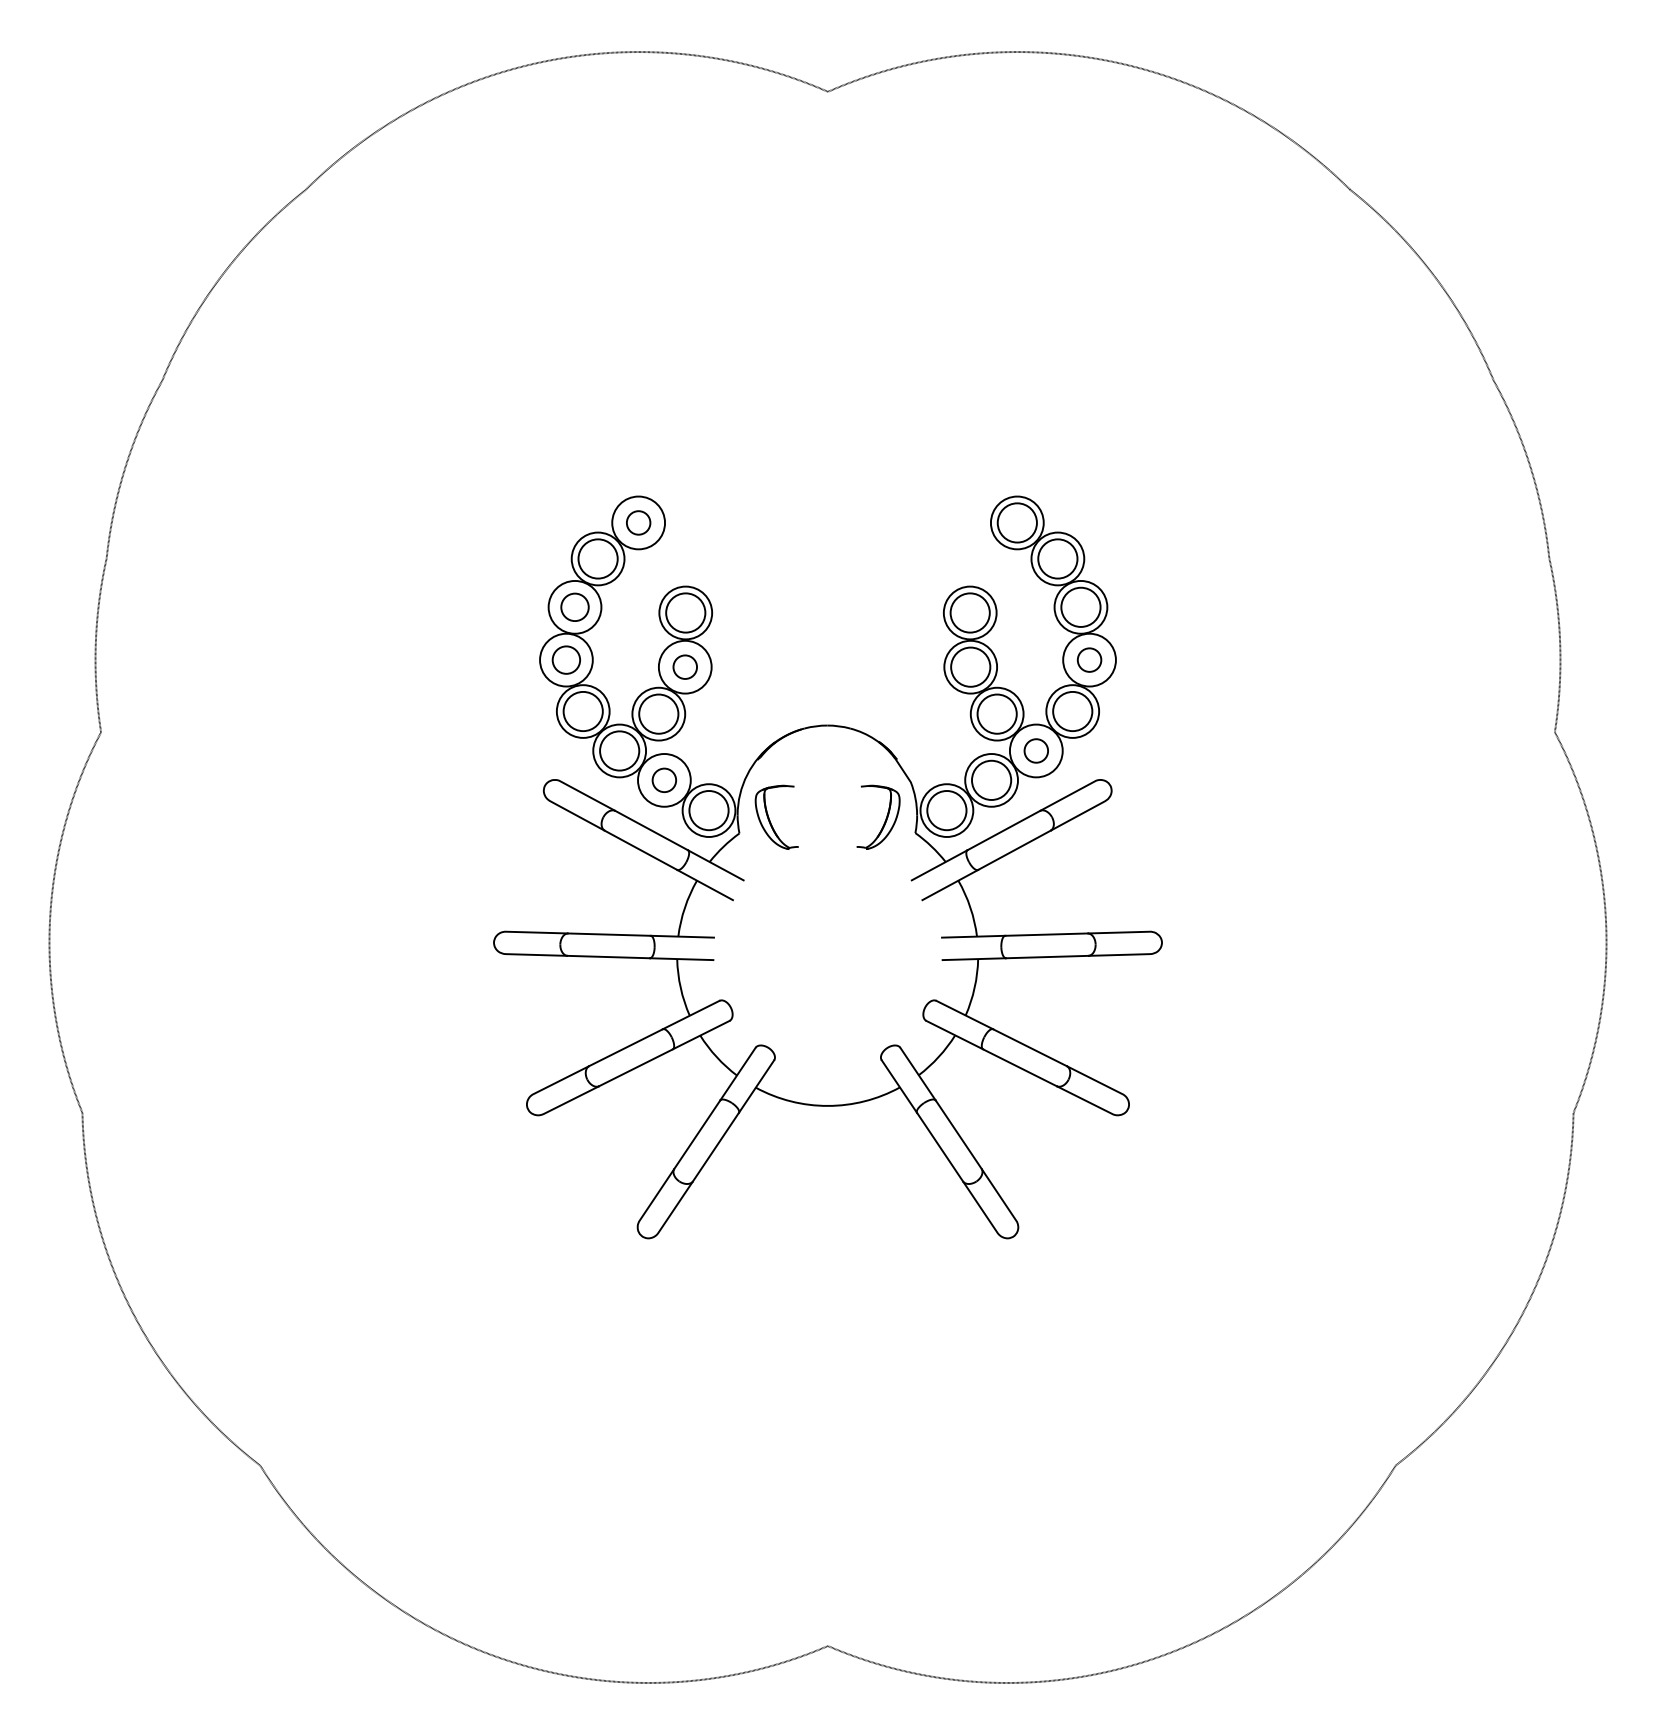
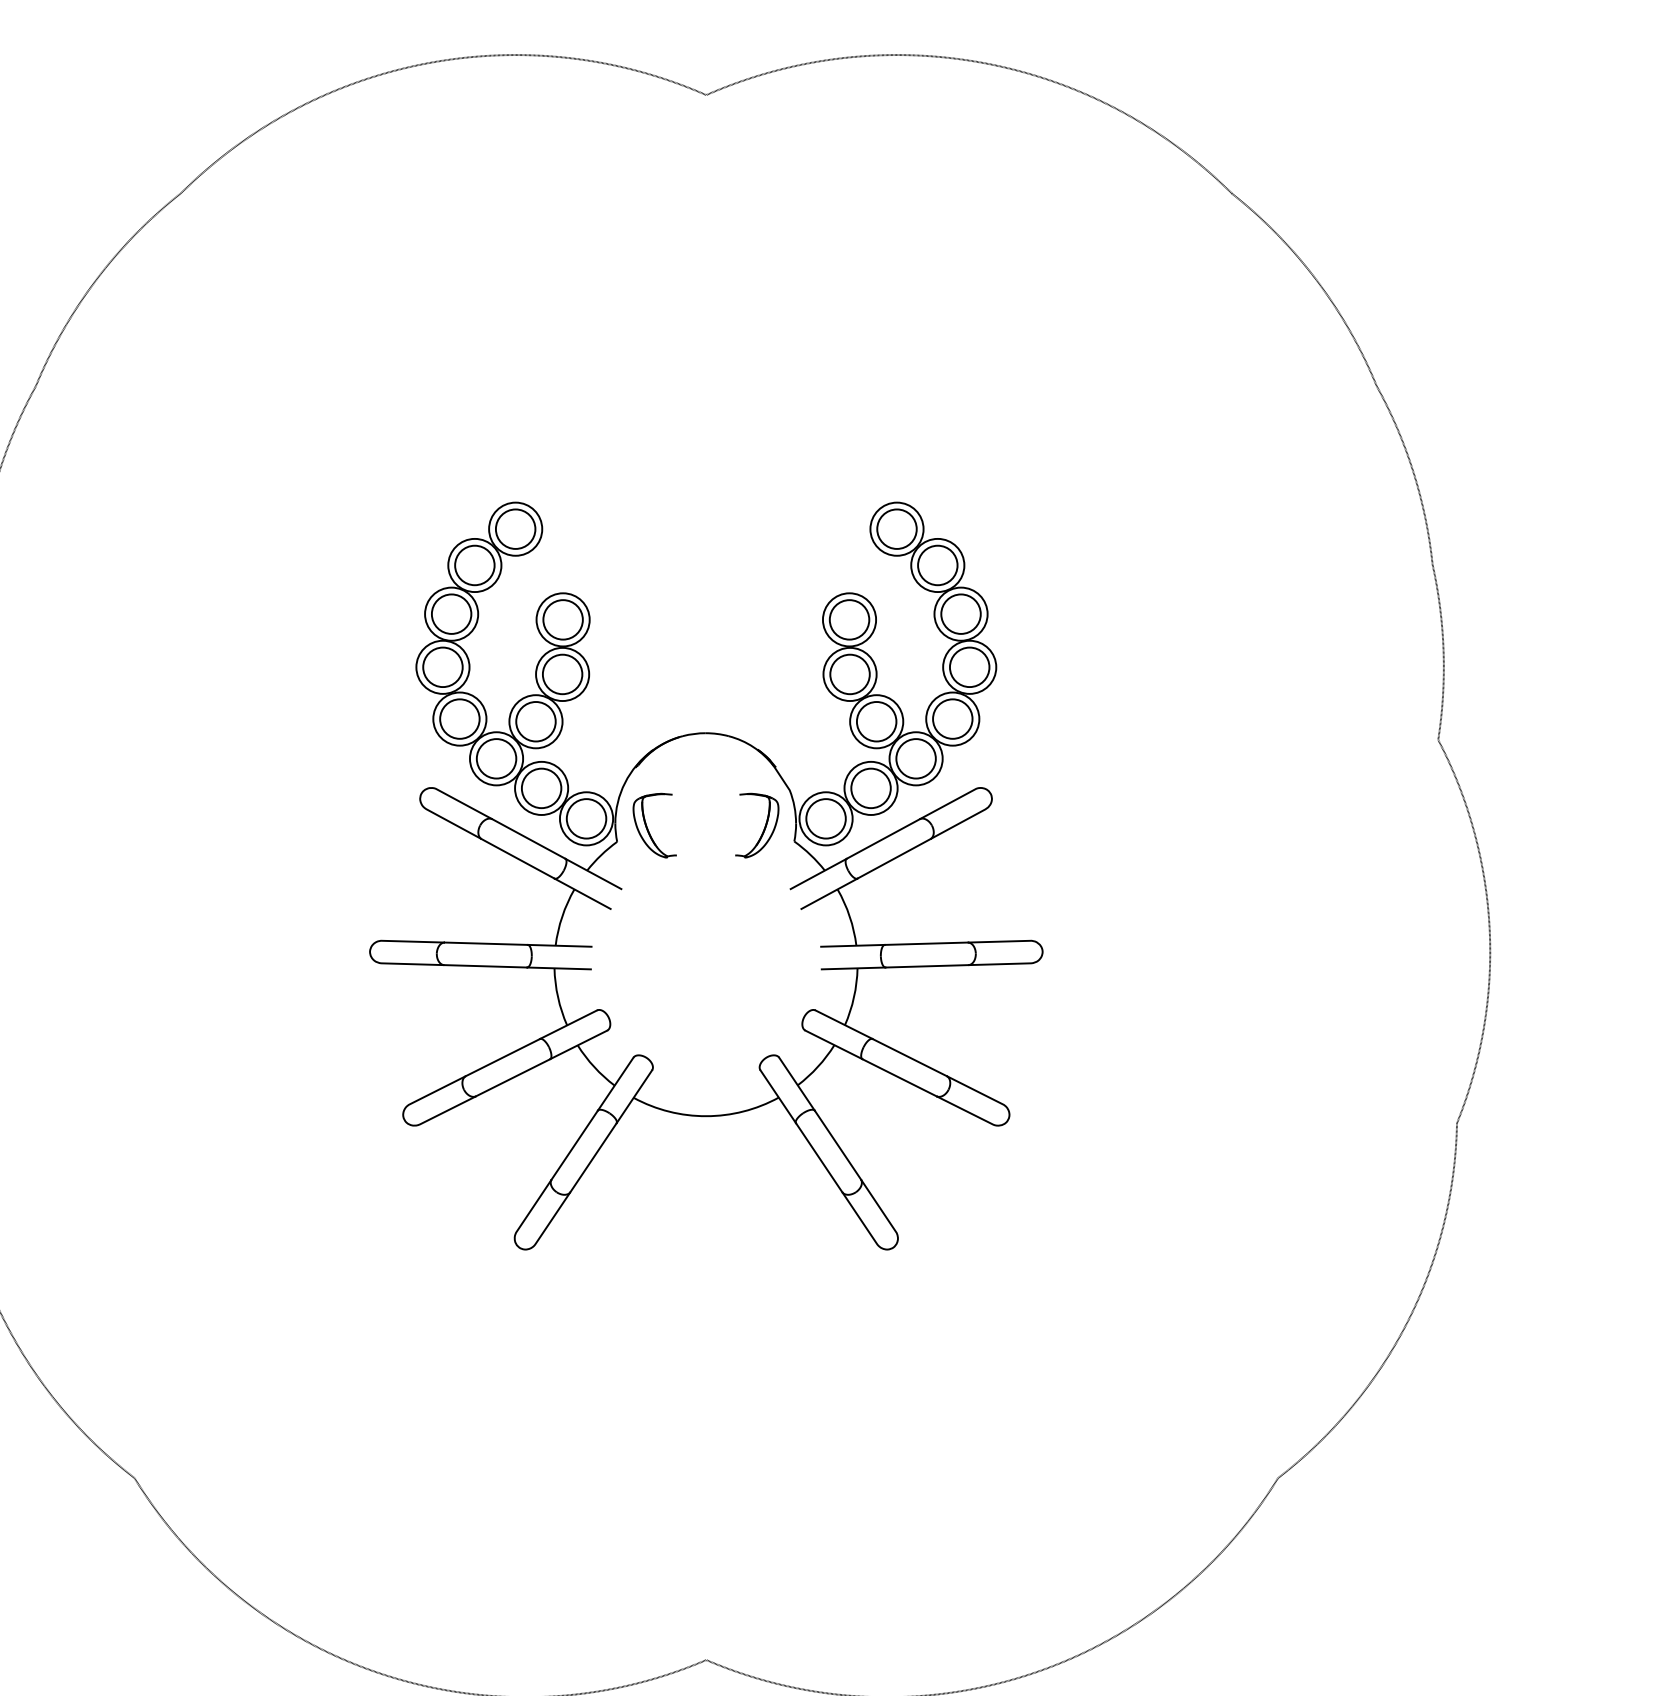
circle: (638, 522) -> (515, 528), size x1.67
circle: (574, 606) -> (451, 613), size x1.43
circle: (566, 659) -> (443, 666), size x1.43
circle: (1089, 659) -> (969, 666), size x1.67
circle: (684, 666) -> (561, 673), size x1.67
circle: (1035, 750) -> (915, 758), size x1.67
circle: (664, 780) -> (541, 788), size x1.67

